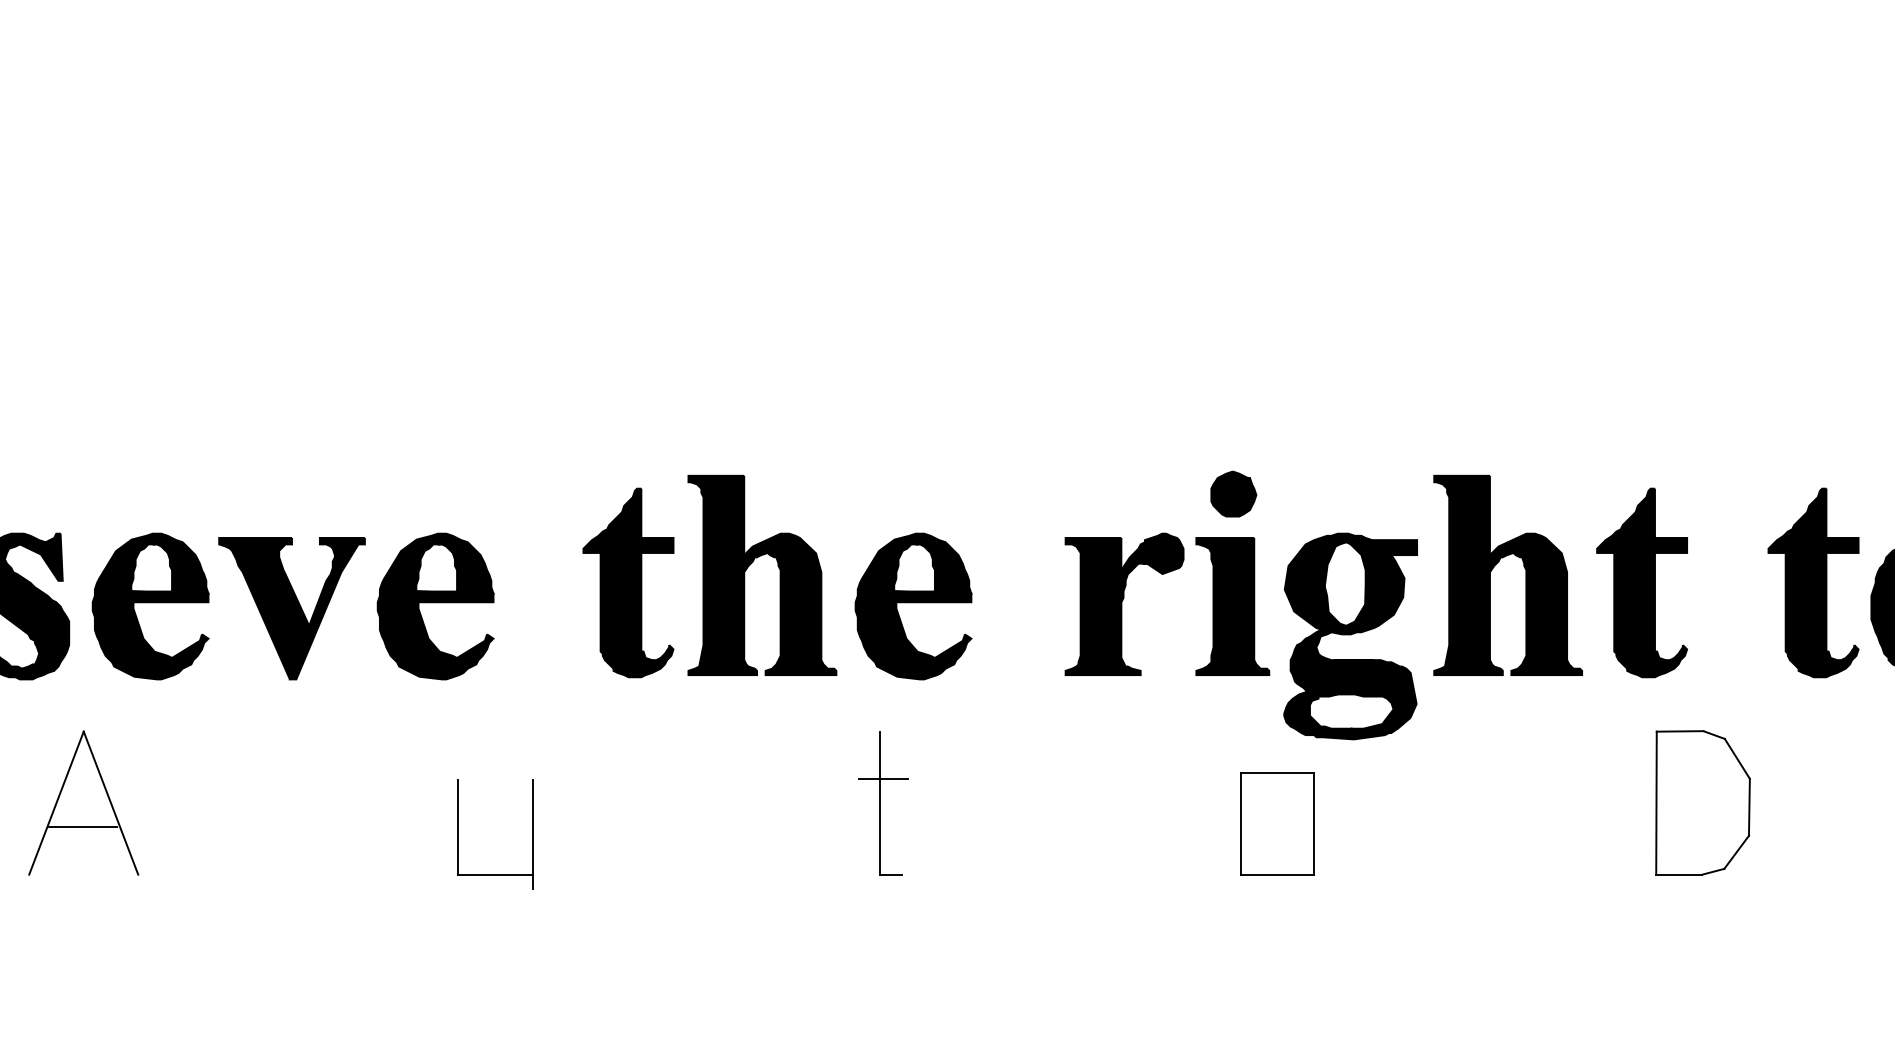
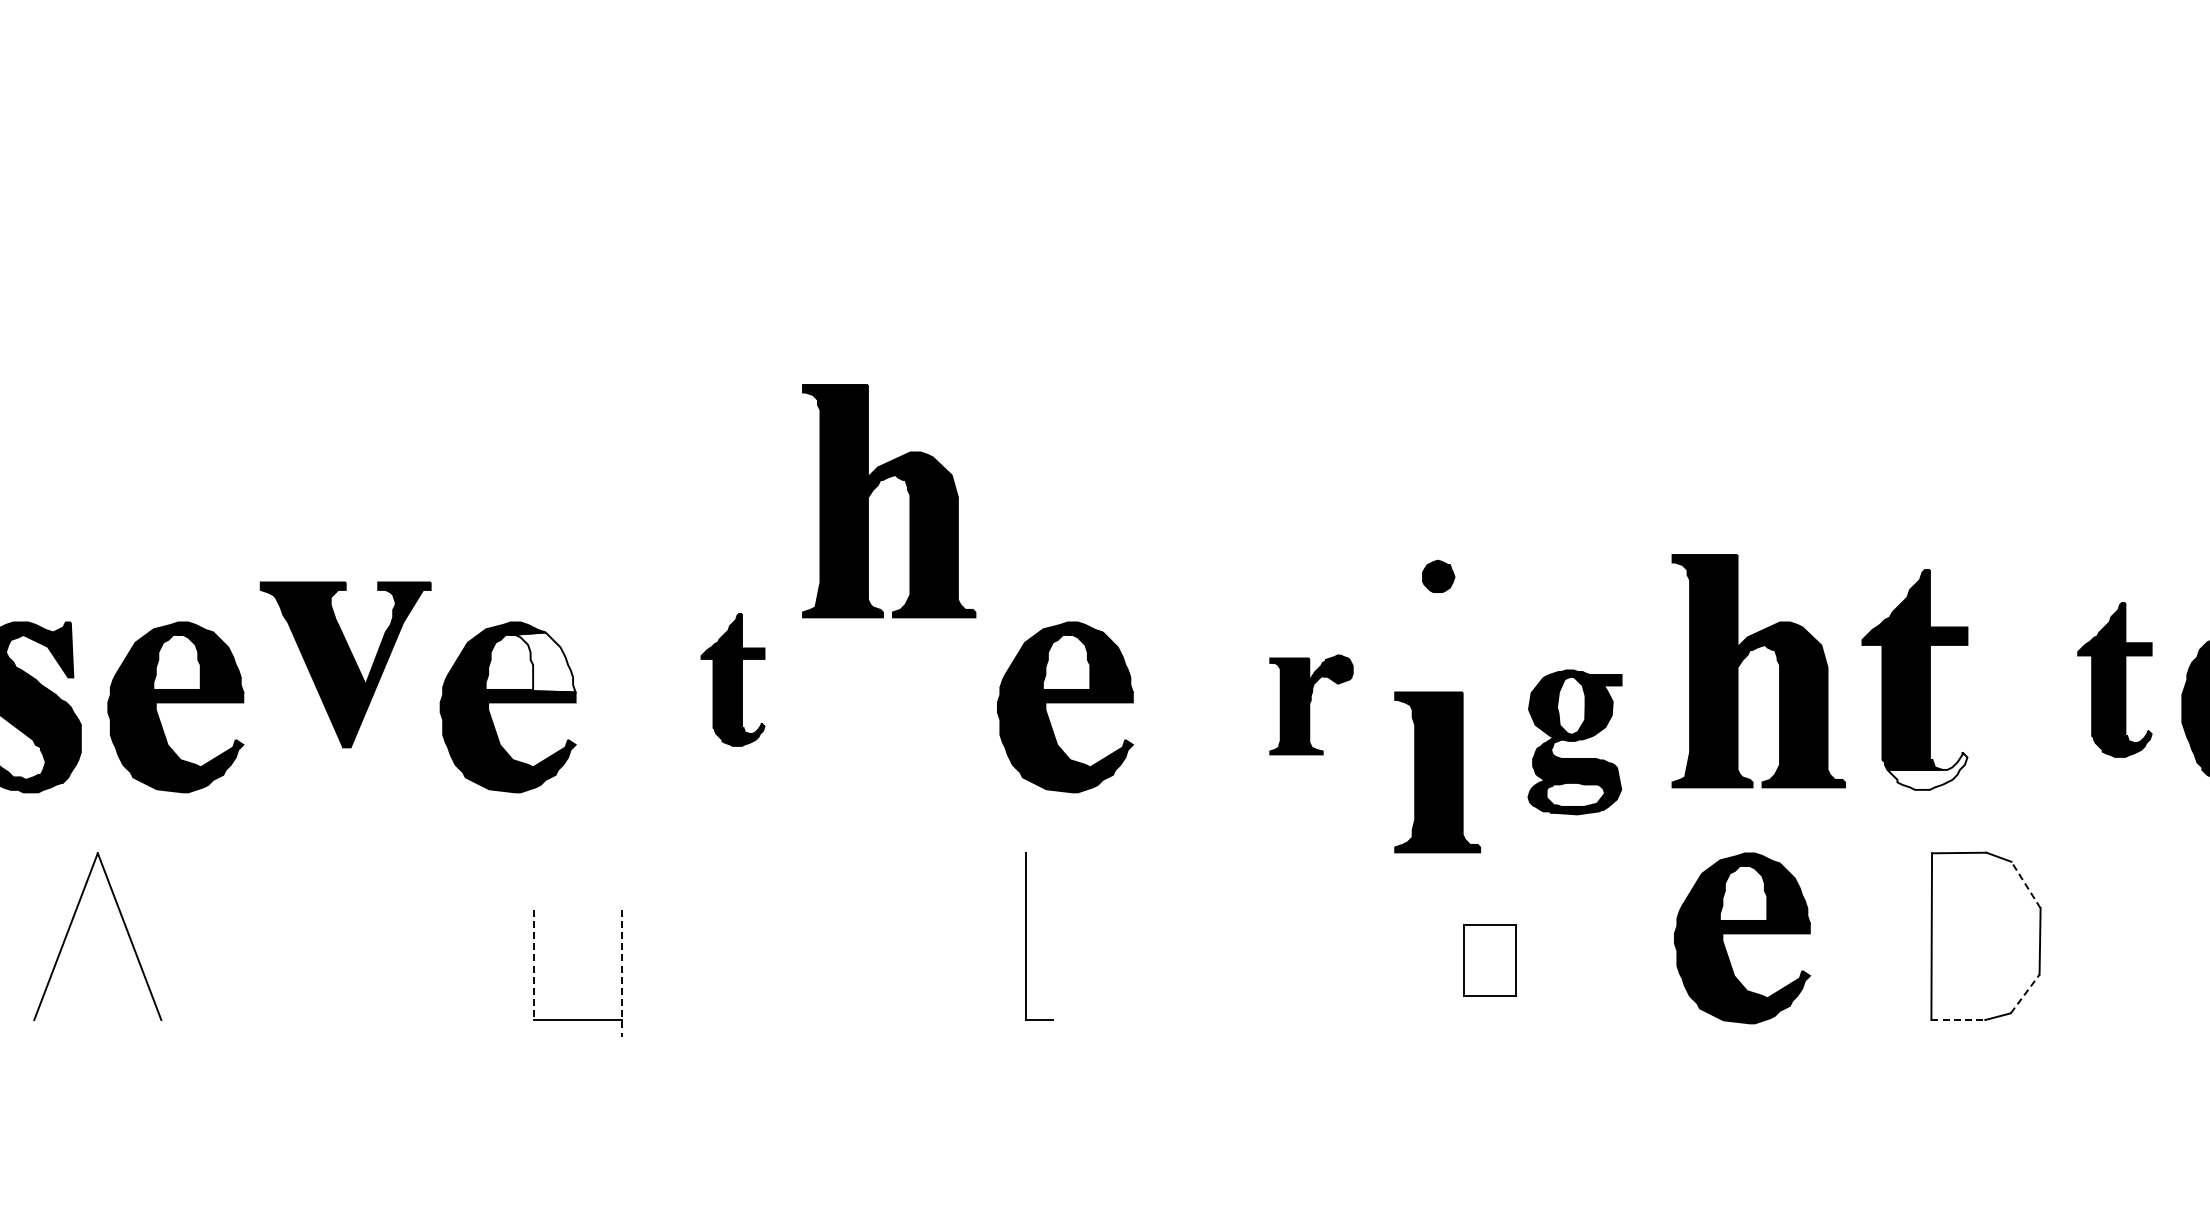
part: (1233, 494) -> (1438, 576), size x0.6
part: (748, 567) -> (873, 491), moved
fill: (454, 568) -> (530, 662), removed
part: (628, 582) -> (732, 679), size x0.6
part: (1813, 582) -> (2114, 679), size x0.7
part: (1124, 604) -> (1311, 704), size x0.6
part: (1232, 606) -> (1437, 772), moved
part: (291, 608) -> (345, 664), moved
part: (1350, 636) -> (1574, 742), size x0.6
fill: (1652, 660) -> (1927, 770), removed
line: (1736, 758) -> (2025, 884), solid -> dashed
line: (883, 779) -> (1030, 909), removed
part: (1494, 804) -> (1742, 938), added
part: (1277, 823) -> (1489, 960), size x0.6
line: (83, 827) -> (97, 964), removed
line: (458, 827) -> (534, 965), solid -> dashed
line: (532, 834) -> (621, 973), solid -> dashed
line: (1736, 851) -> (2025, 993), solid -> dashed
line: (1679, 875) -> (1958, 1020), solid -> dashed

